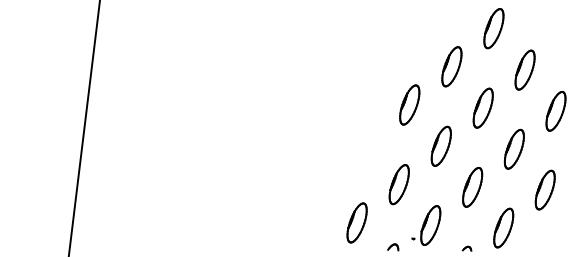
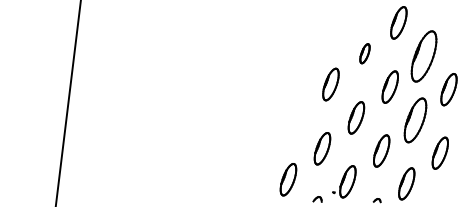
part: (451, 66) -> (364, 53), size x0.6
part: (524, 69) -> (423, 55), size x1.6
part: (513, 148) -> (414, 119), size x1.4

